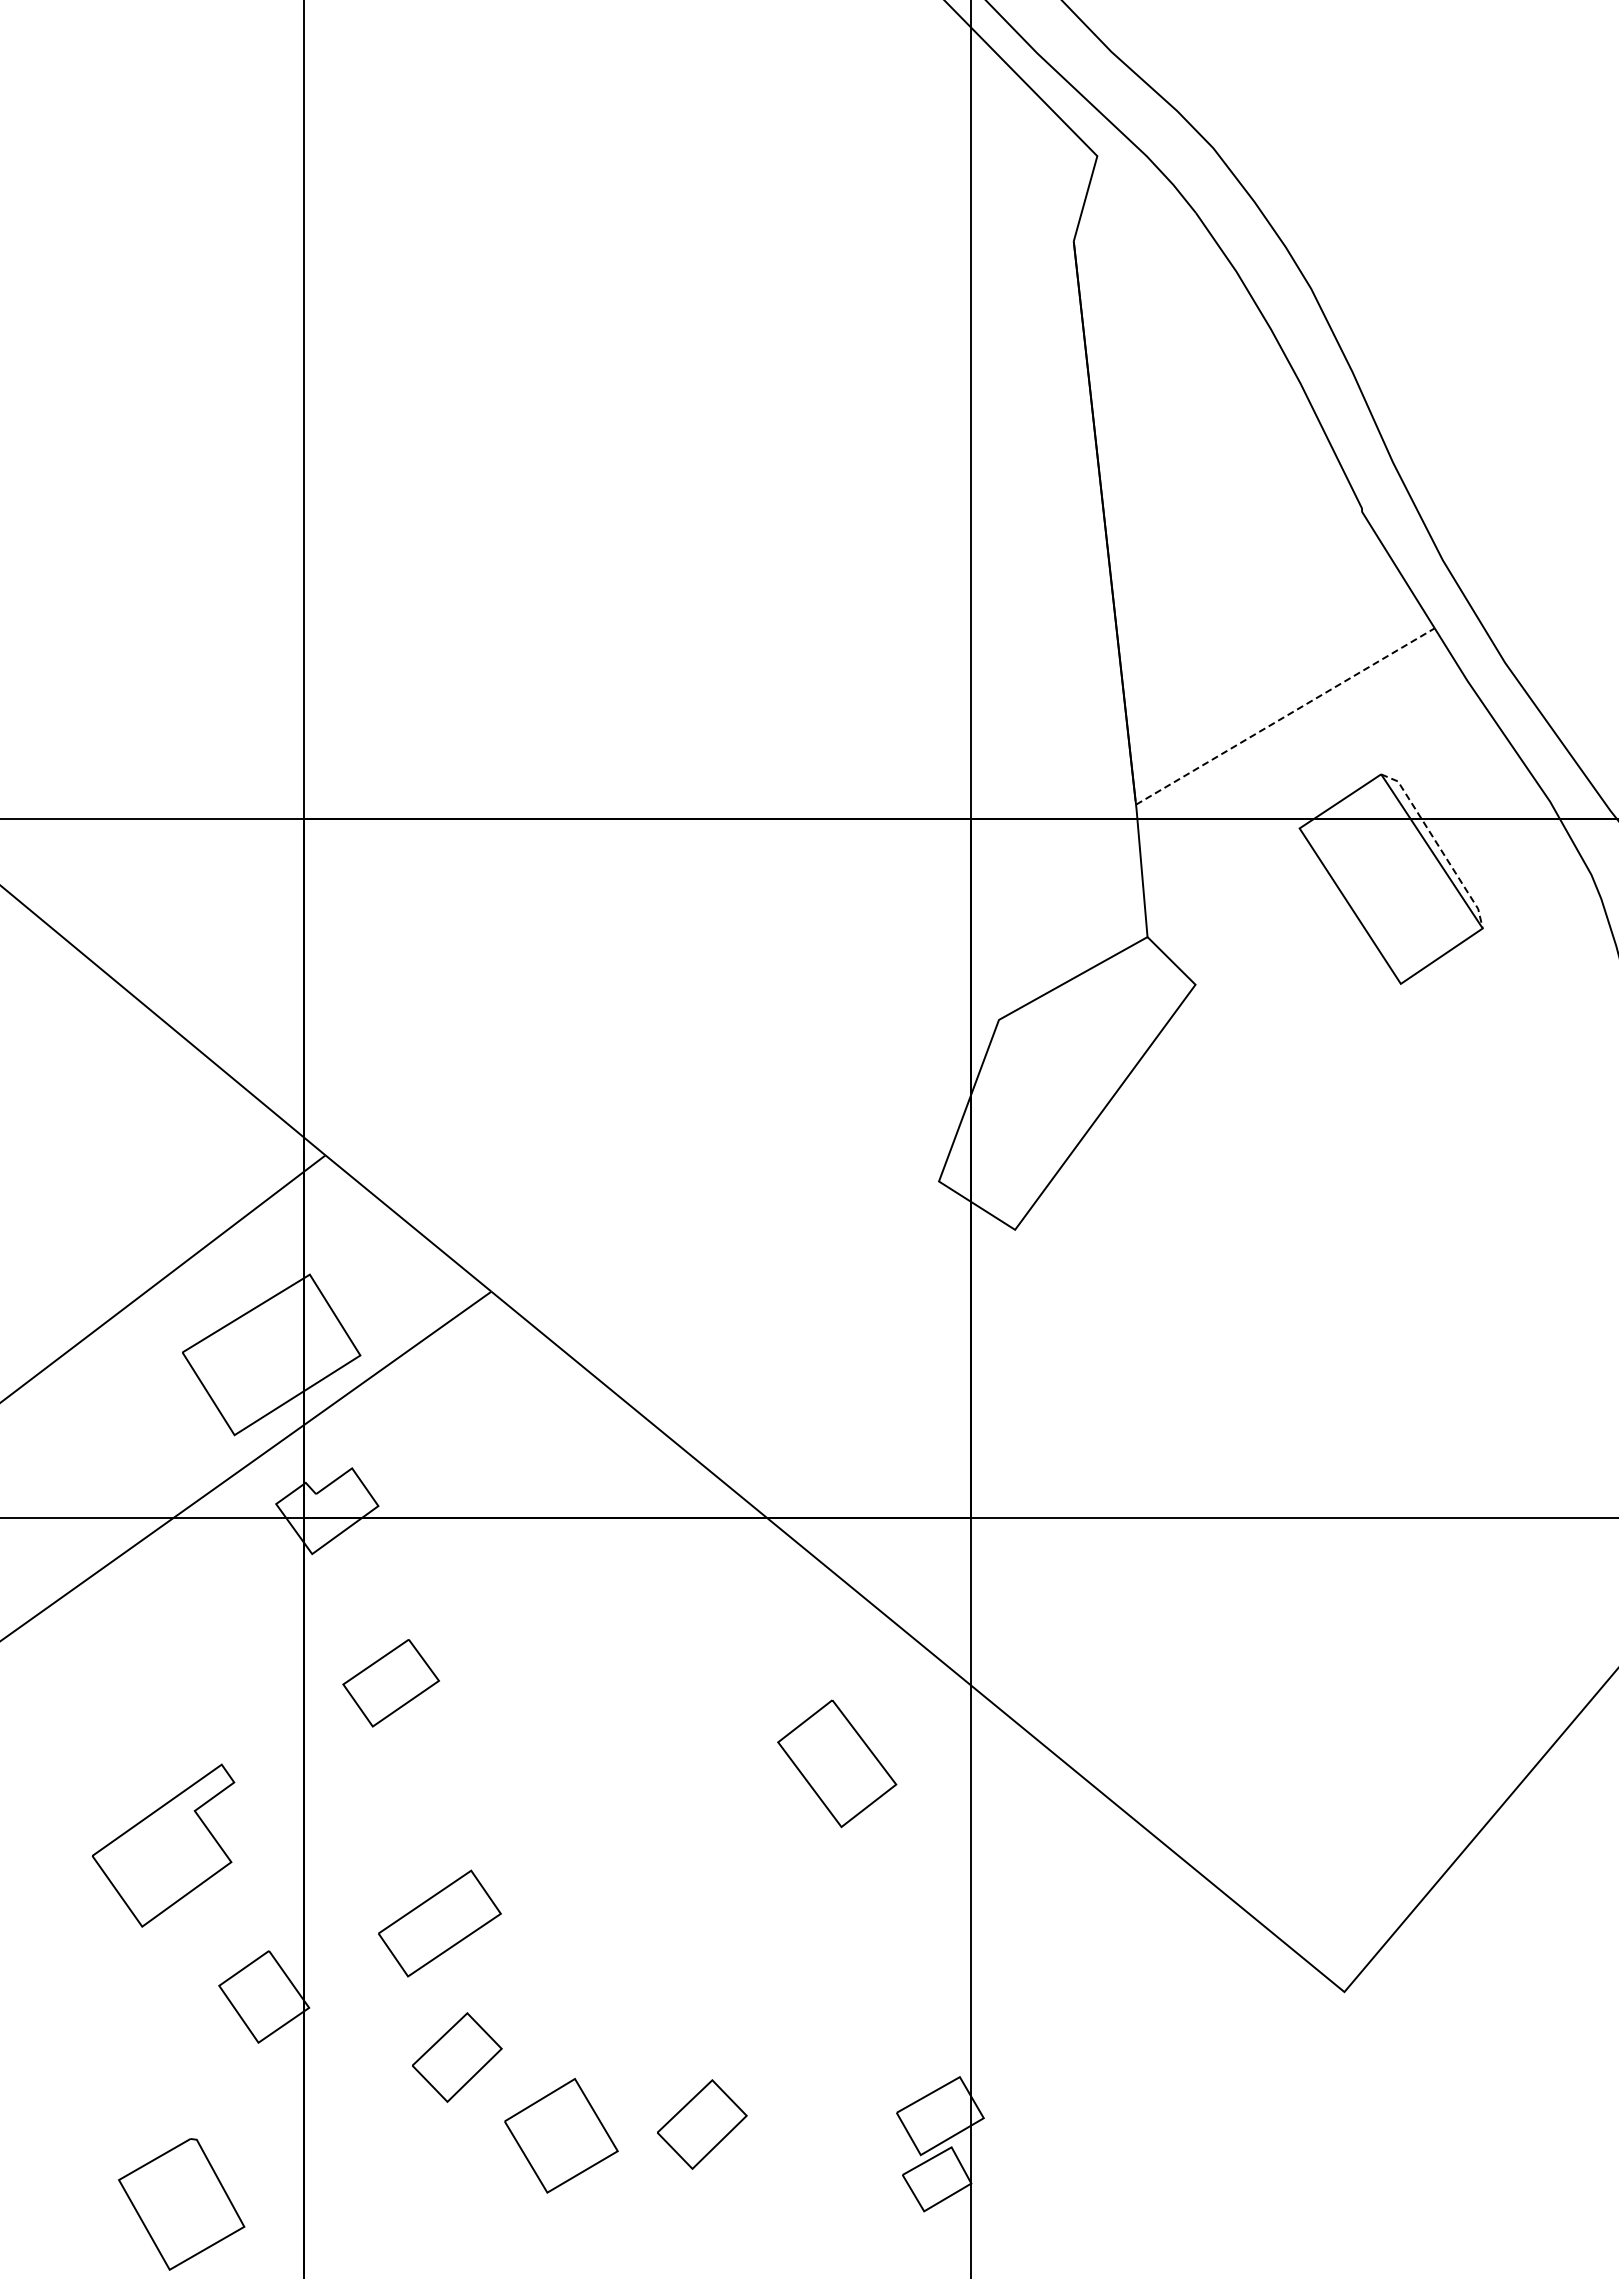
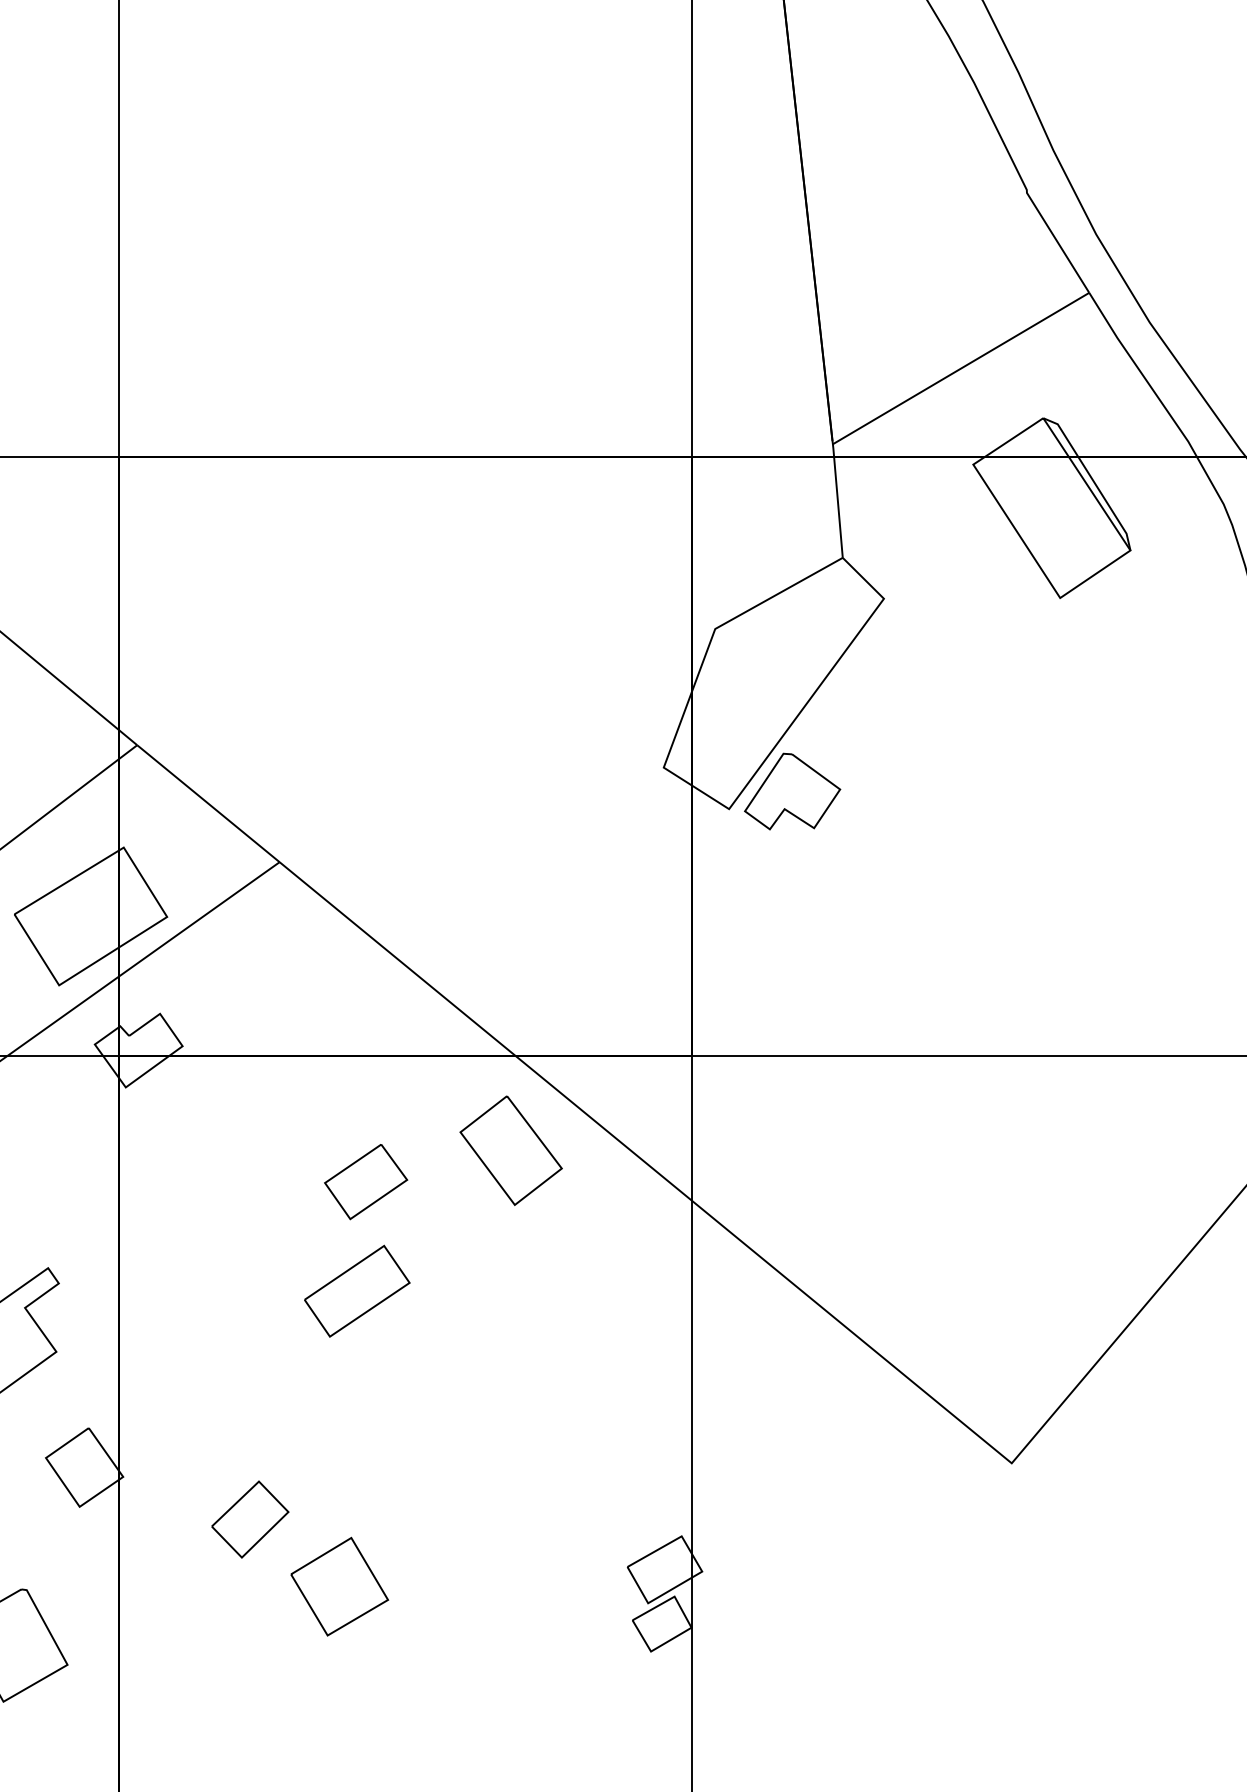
line: (1285, 716) -> (961, 368), dashed -> solid
line: (1438, 846) -> (1092, 480), dashed -> solid
part: (1088, 1209) -> (792, 791), added
part: (390, 1683) -> (365, 1182), moved
part: (837, 1763) -> (511, 1150), moved
part: (439, 1923) -> (356, 1291), moved
part: (702, 2124) -> (460, 1577), removed

